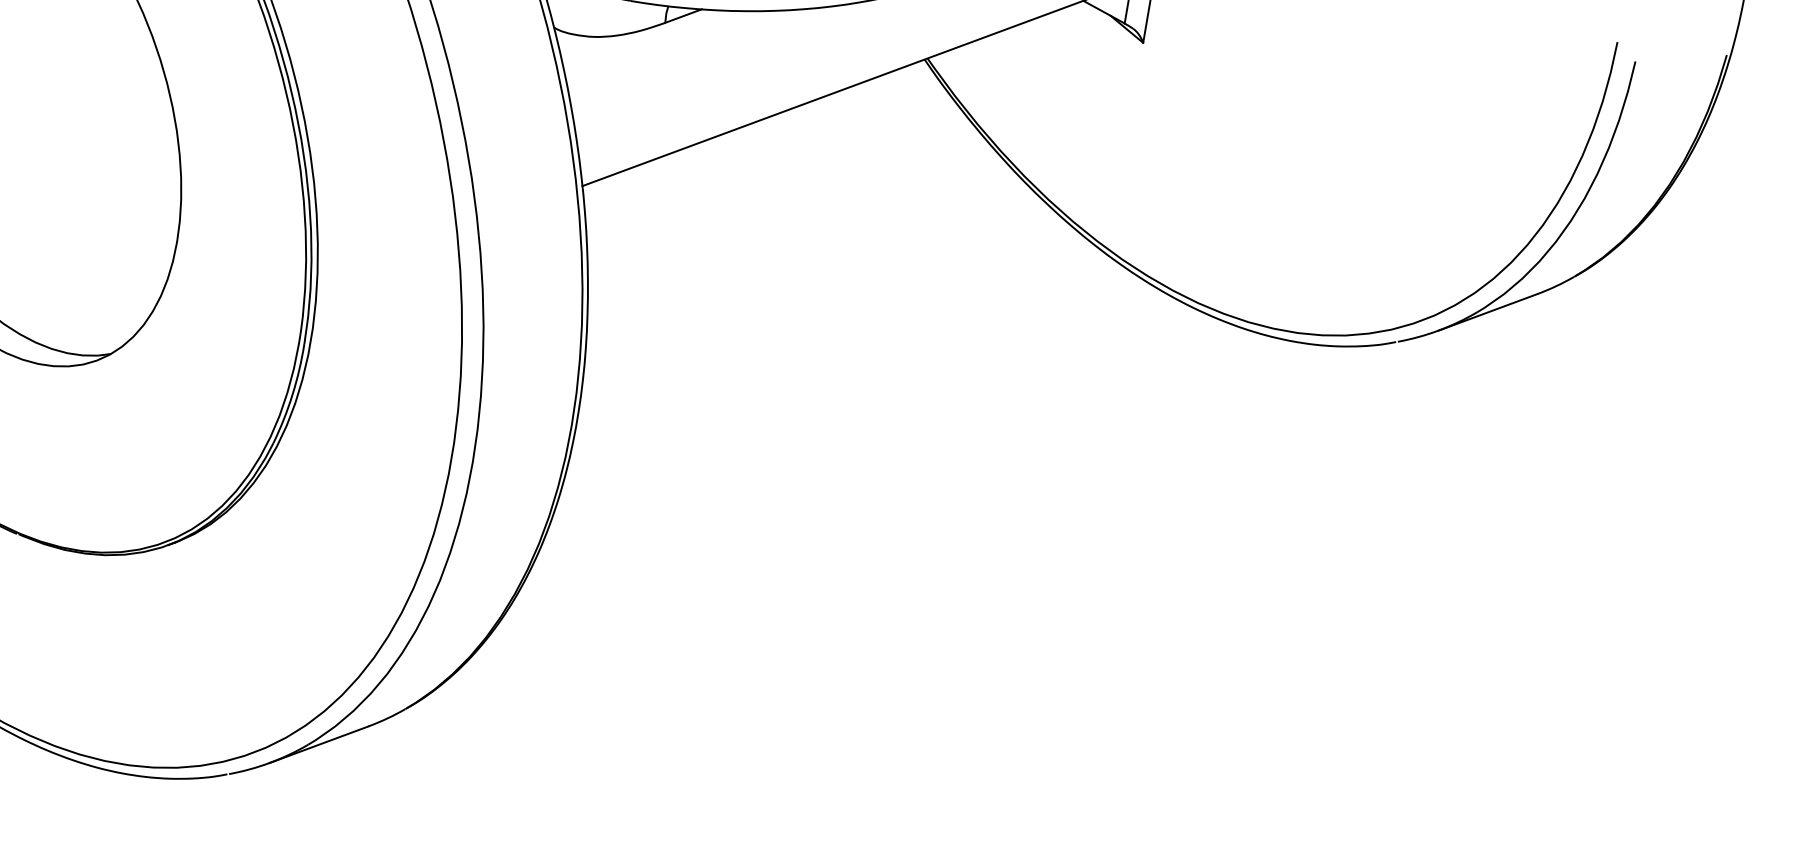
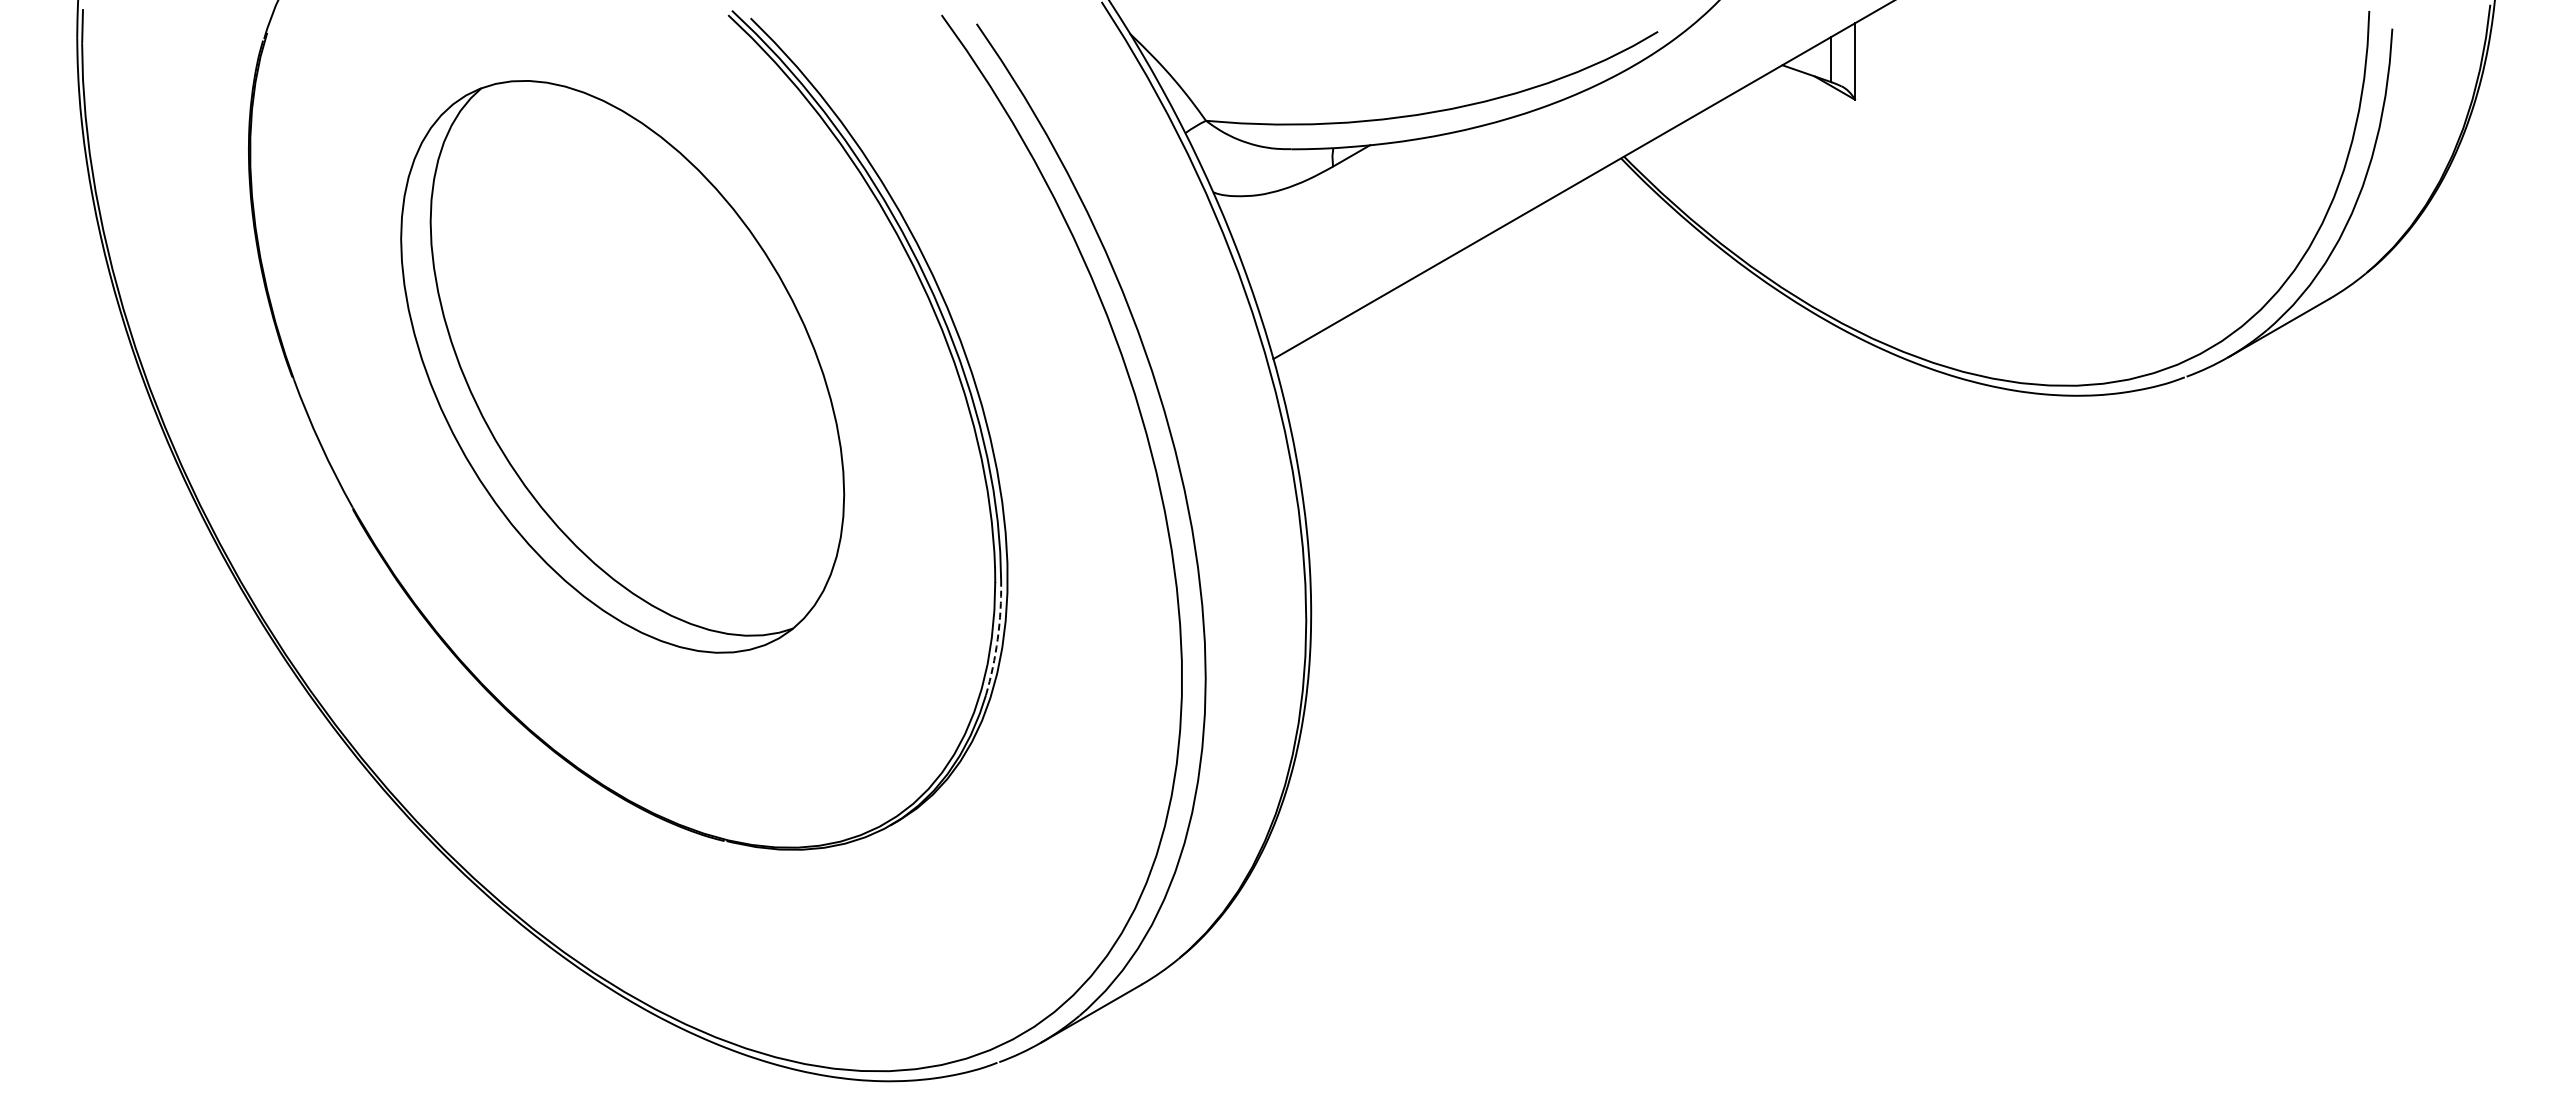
arc: (292, 395) -> (997, 639), solid -> dashed

